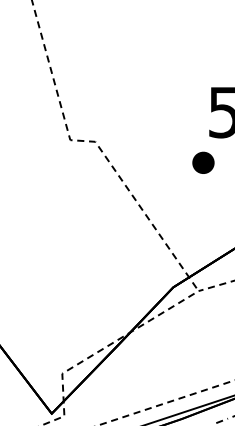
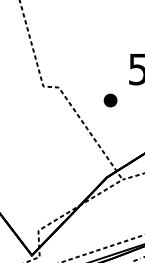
part: (203, 162) -> (110, 100), moved

